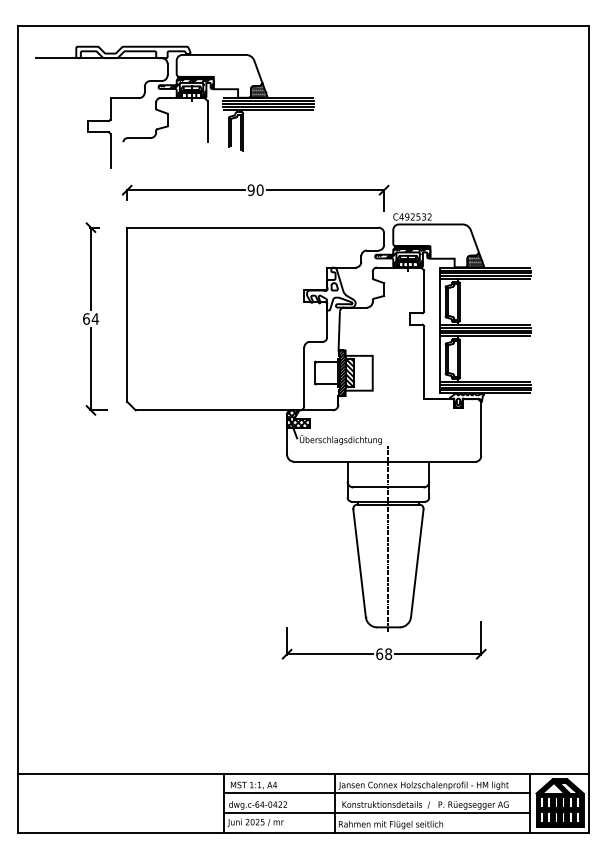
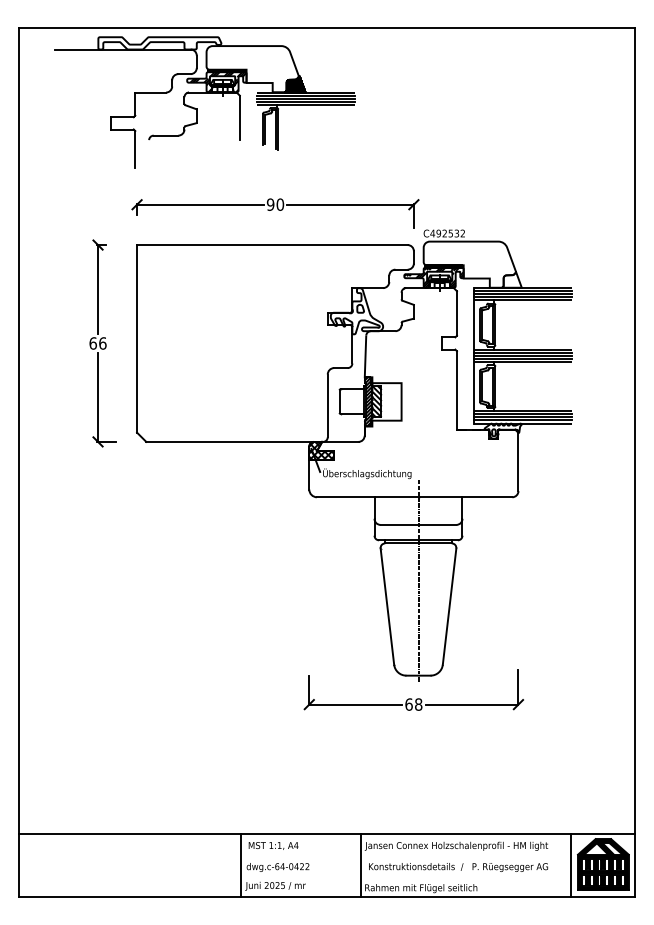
part: (174, 98) -> (204, 92), moved
hatch: (475, 260) -> (512, 280), removed
text: (95, 318) -> (102, 342), 64 -> 66
line: (376, 793) -> (405, 854), removed
line: (376, 813) -> (405, 876), removed

